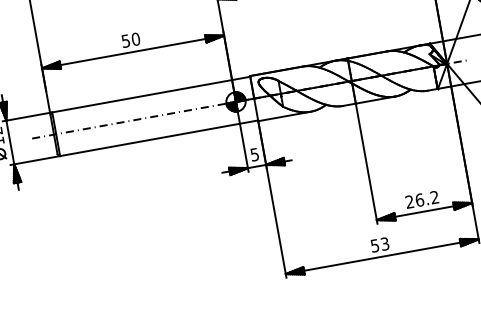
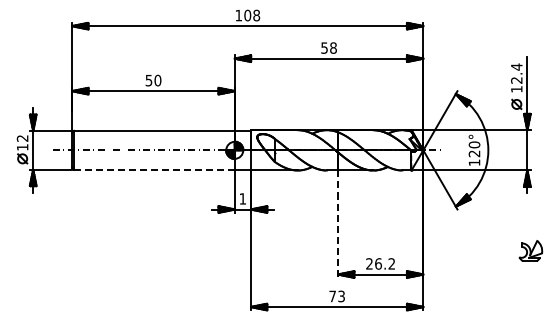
line: (149, 139) -> (154, 169), solid -> dashed
text: (254, 154) -> (242, 198), 5 -> 1
line: (367, 164) -> (338, 224), solid -> dashed
text: (374, 245) -> (332, 296), 53 -> 73

